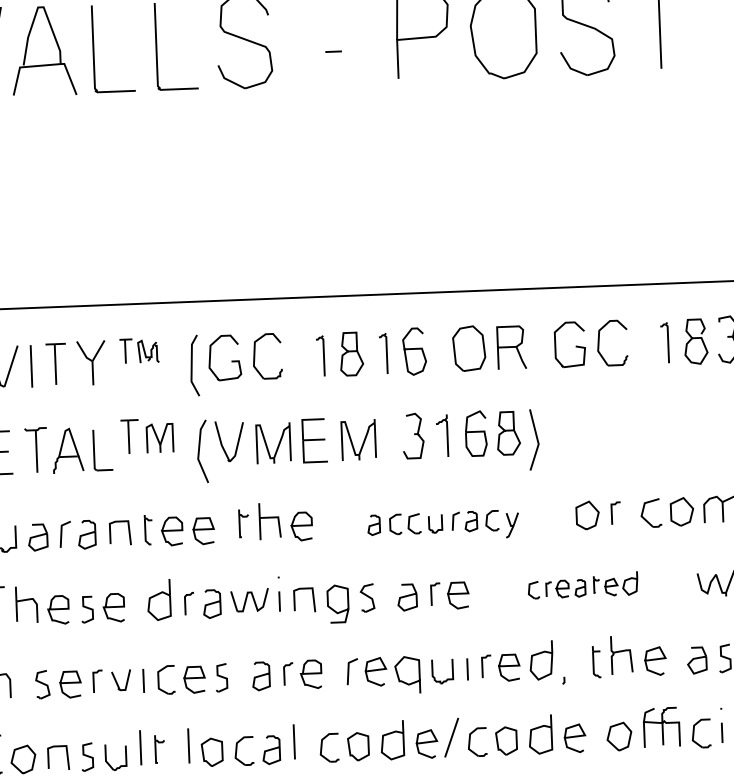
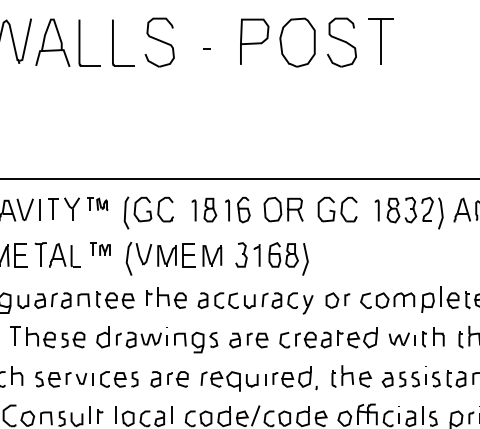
part: (147, 434) -> (100, 248), size x0.71
part: (443, 526) -> (255, 303), size x1.43
part: (582, 585) -> (328, 337), size x1.67

